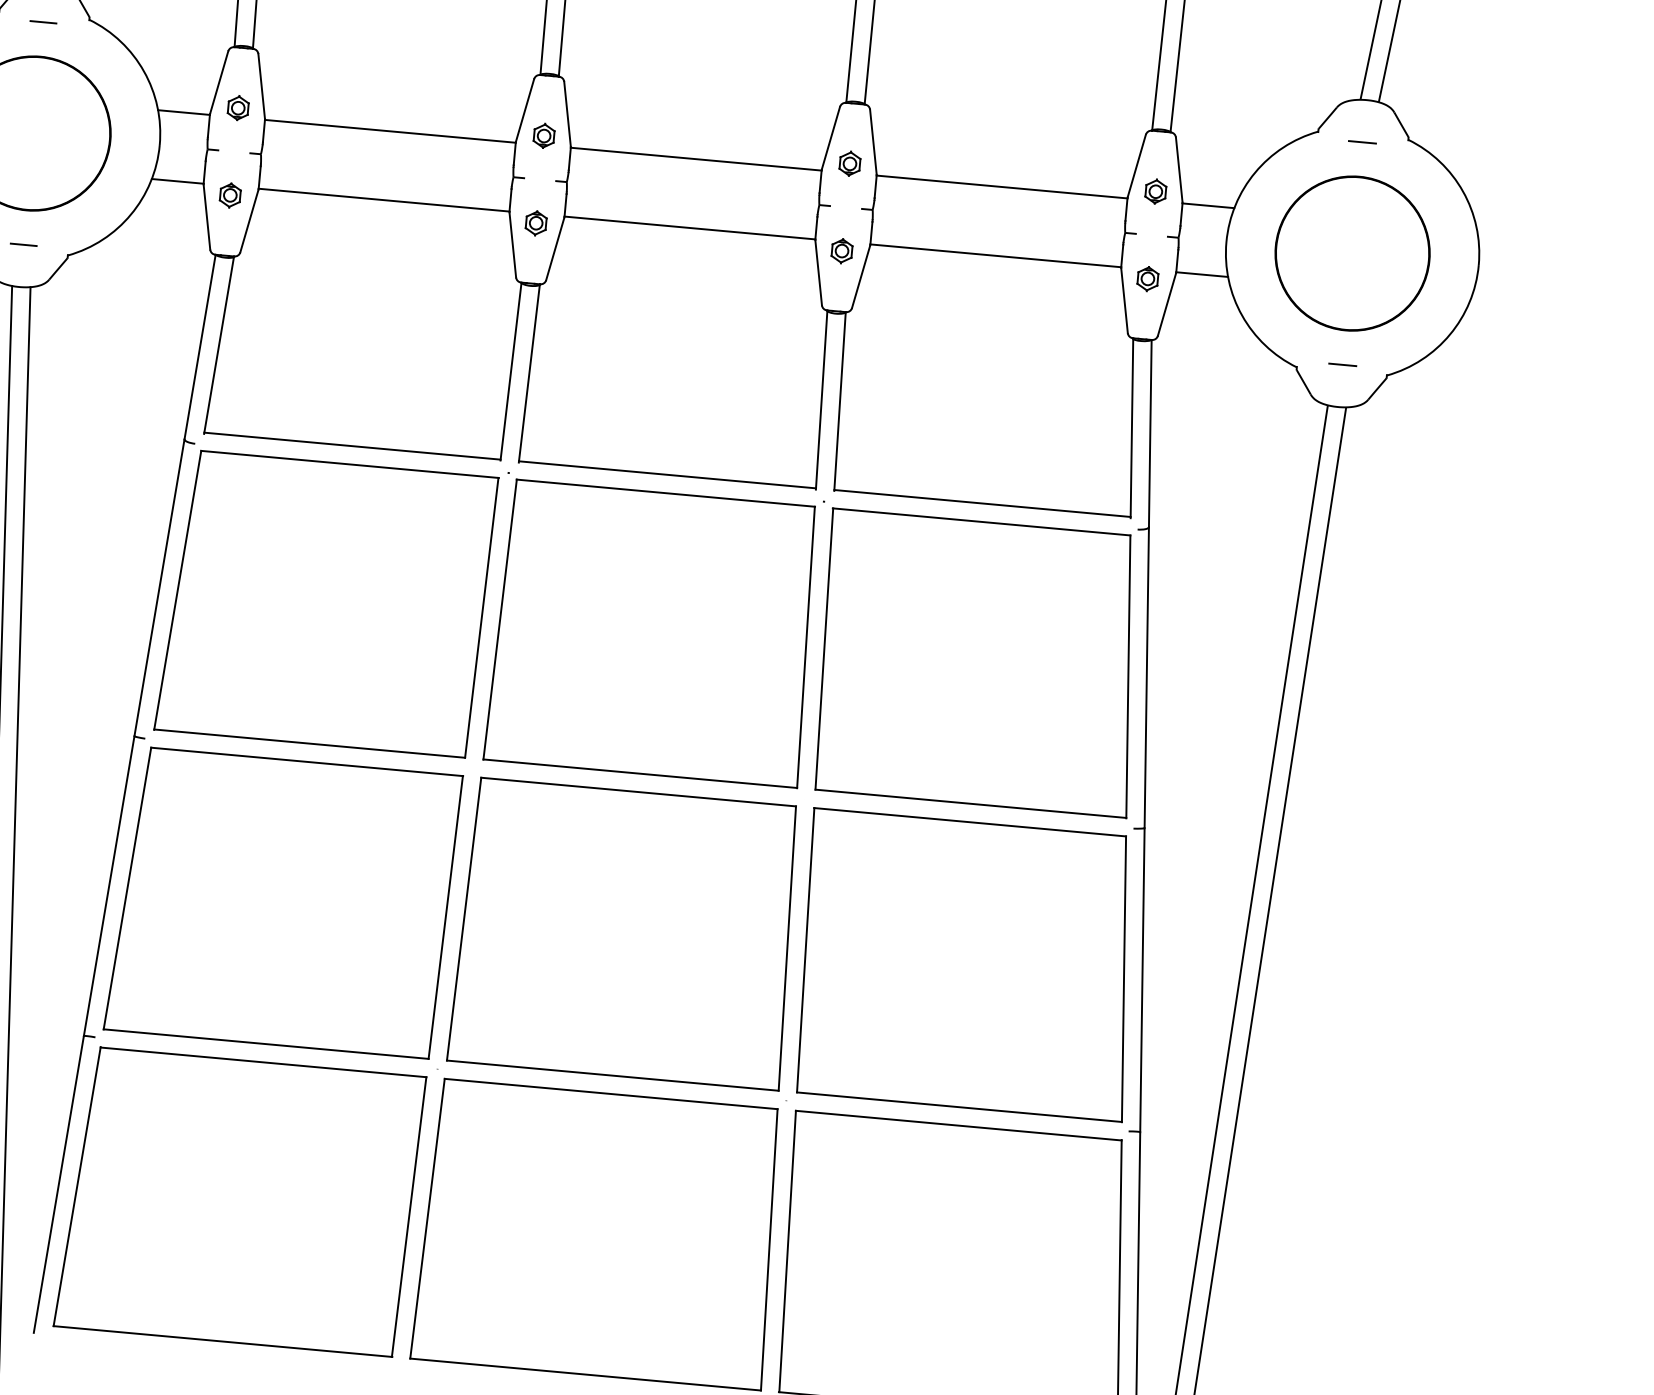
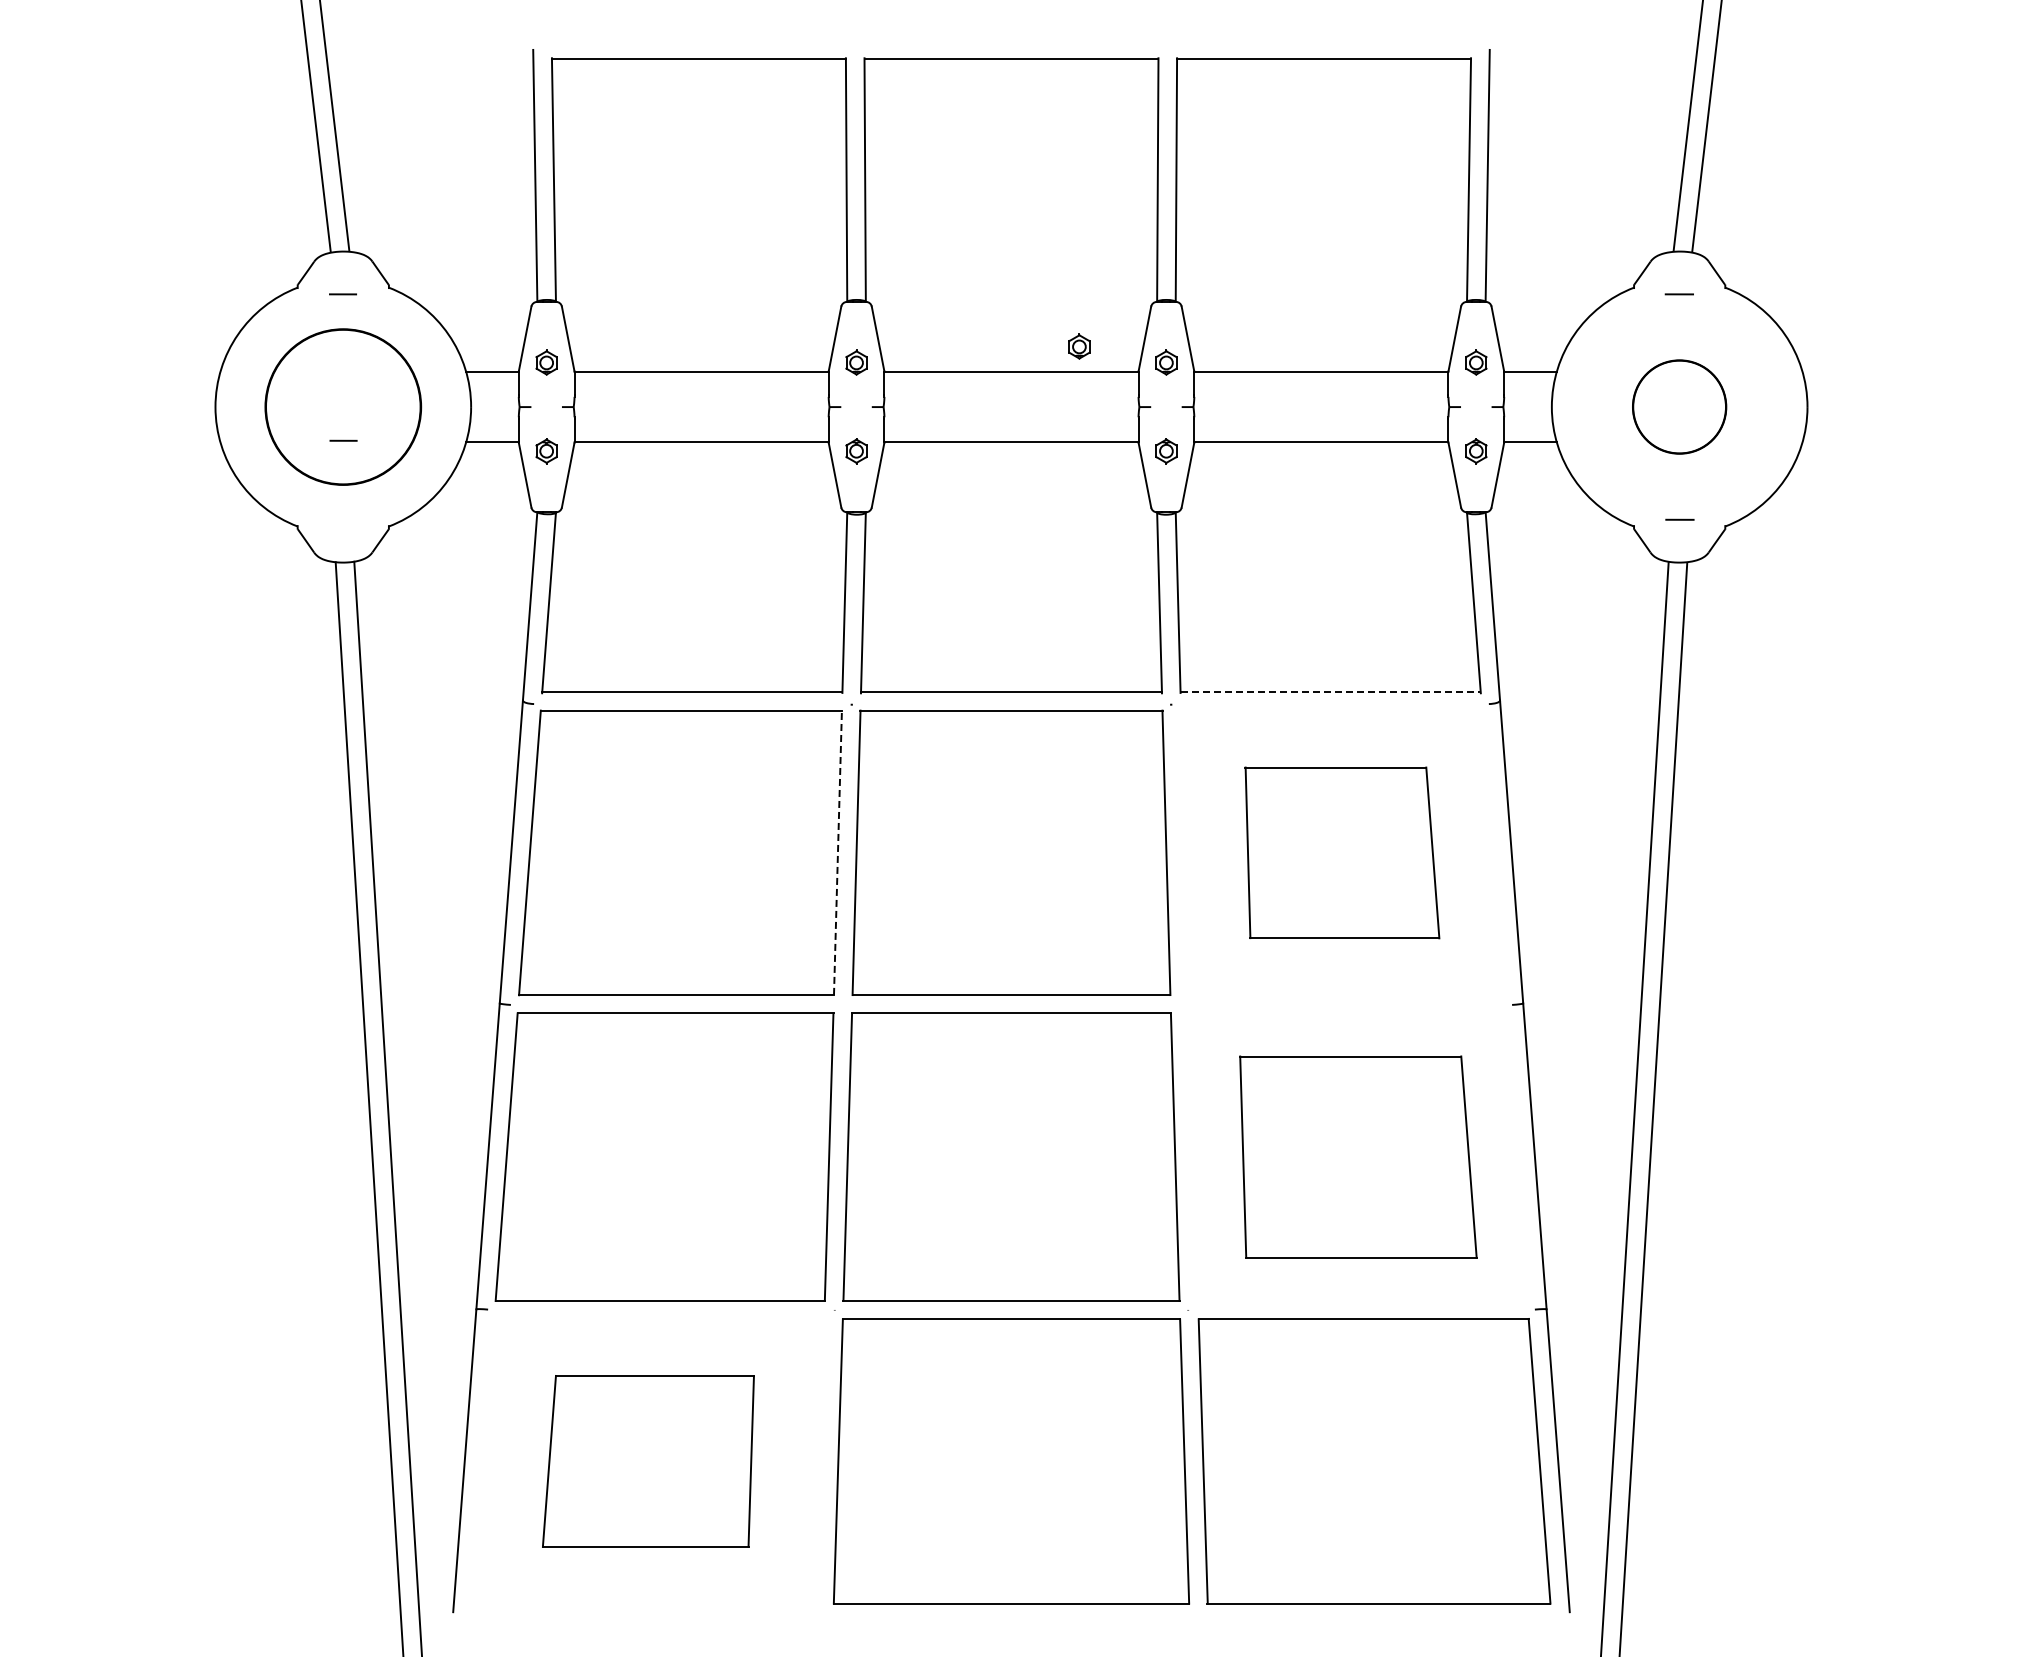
part: (765, 139) -> (1079, 346), added
line: (23, 244) -> (343, 440), moved
part: (1352, 253) -> (1679, 406), size x0.6
line: (983, 504) -> (1331, 692), solid -> dashed
line: (481, 617) -> (837, 852), solid -> dashed
part: (979, 662) -> (1342, 852), size x0.6
part: (968, 964) -> (1358, 1156), size x0.7
part: (240, 1201) -> (648, 1461), size x0.6

